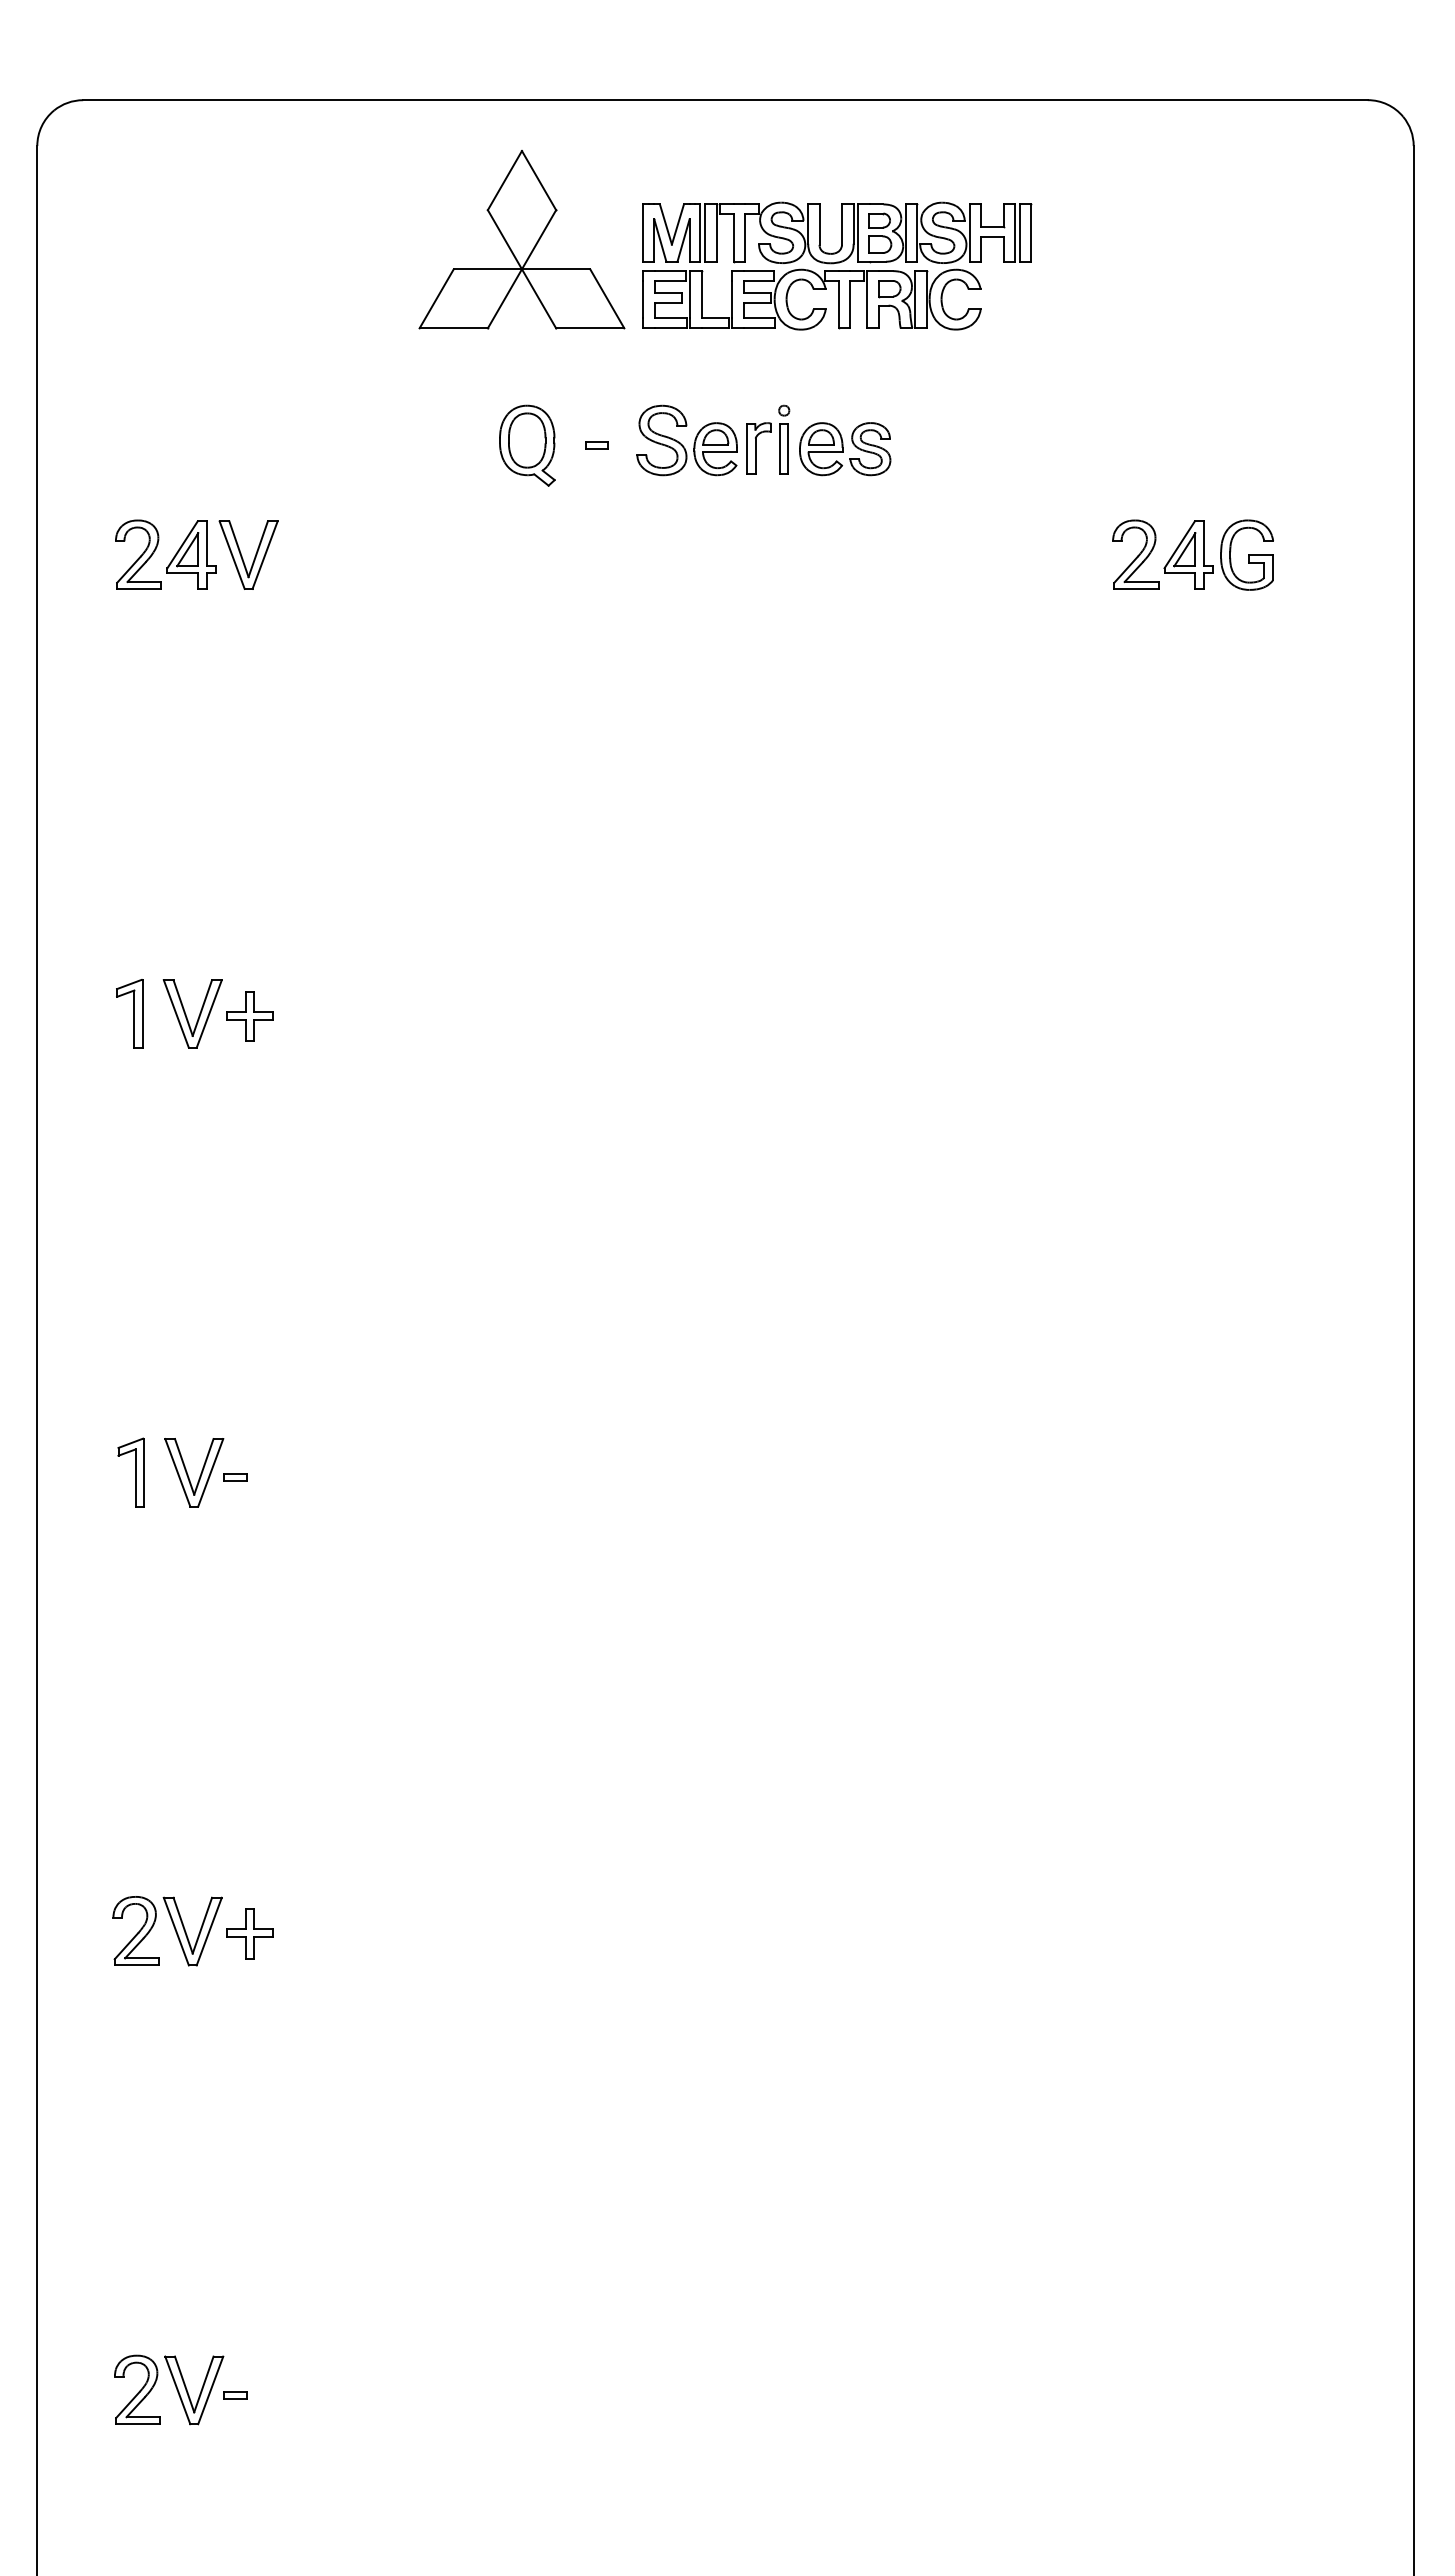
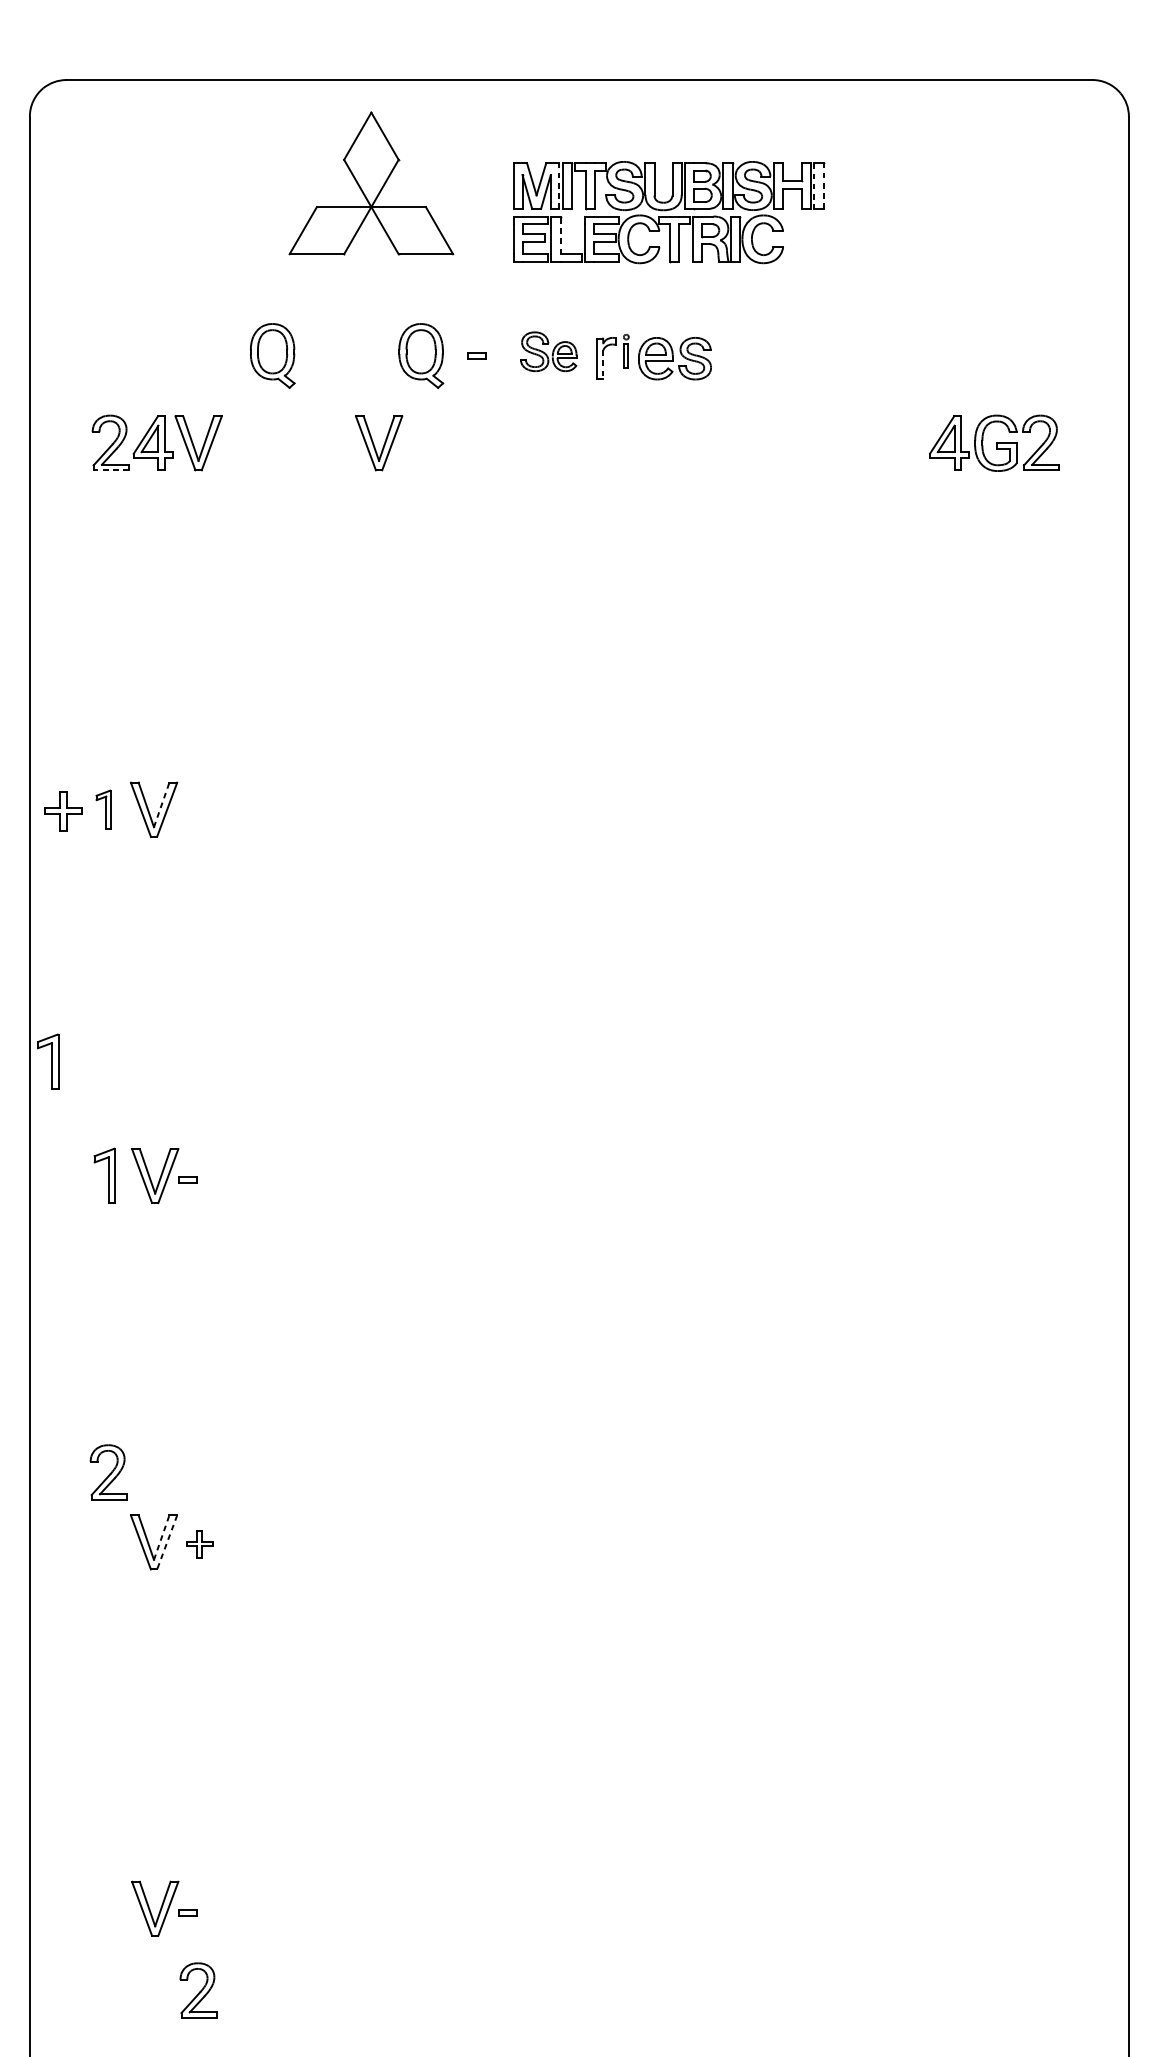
line: (700, 233) -> (559, 186), solid -> dashed
line: (1019, 233) -> (814, 186), solid -> dashed
line: (1031, 233) -> (823, 186), solid -> dashed
part: (521, 239) -> (370, 183), moved
line: (701, 294) -> (560, 235), solid -> dashed
part: (784, 439) -> (626, 350), size x0.6
part: (686, 440) -> (548, 351), size x0.7
part: (341, 445) -> (272, 355), added
line: (755, 456) -> (603, 364), solid -> dashed
part: (1135, 554) -> (1040, 442), moved
part: (468, 555) -> (374, 443), added
line: (138, 588) -> (110, 469), solid -> dashed
line: (202, 1008) -> (161, 805), solid -> dashed
part: (129, 1013) -> (103, 809), size x0.7
part: (249, 1016) -> (63, 811), moved
part: (59, 1329) -> (47, 1061), added
line: (202, 1925) -> (161, 1537), solid -> dashed
part: (135, 1930) -> (108, 1472), moved
line: (209, 1932) -> (167, 1543), solid -> dashed
part: (249, 1933) -> (199, 1543), size x0.7
part: (137, 2389) -> (198, 1990), moved

